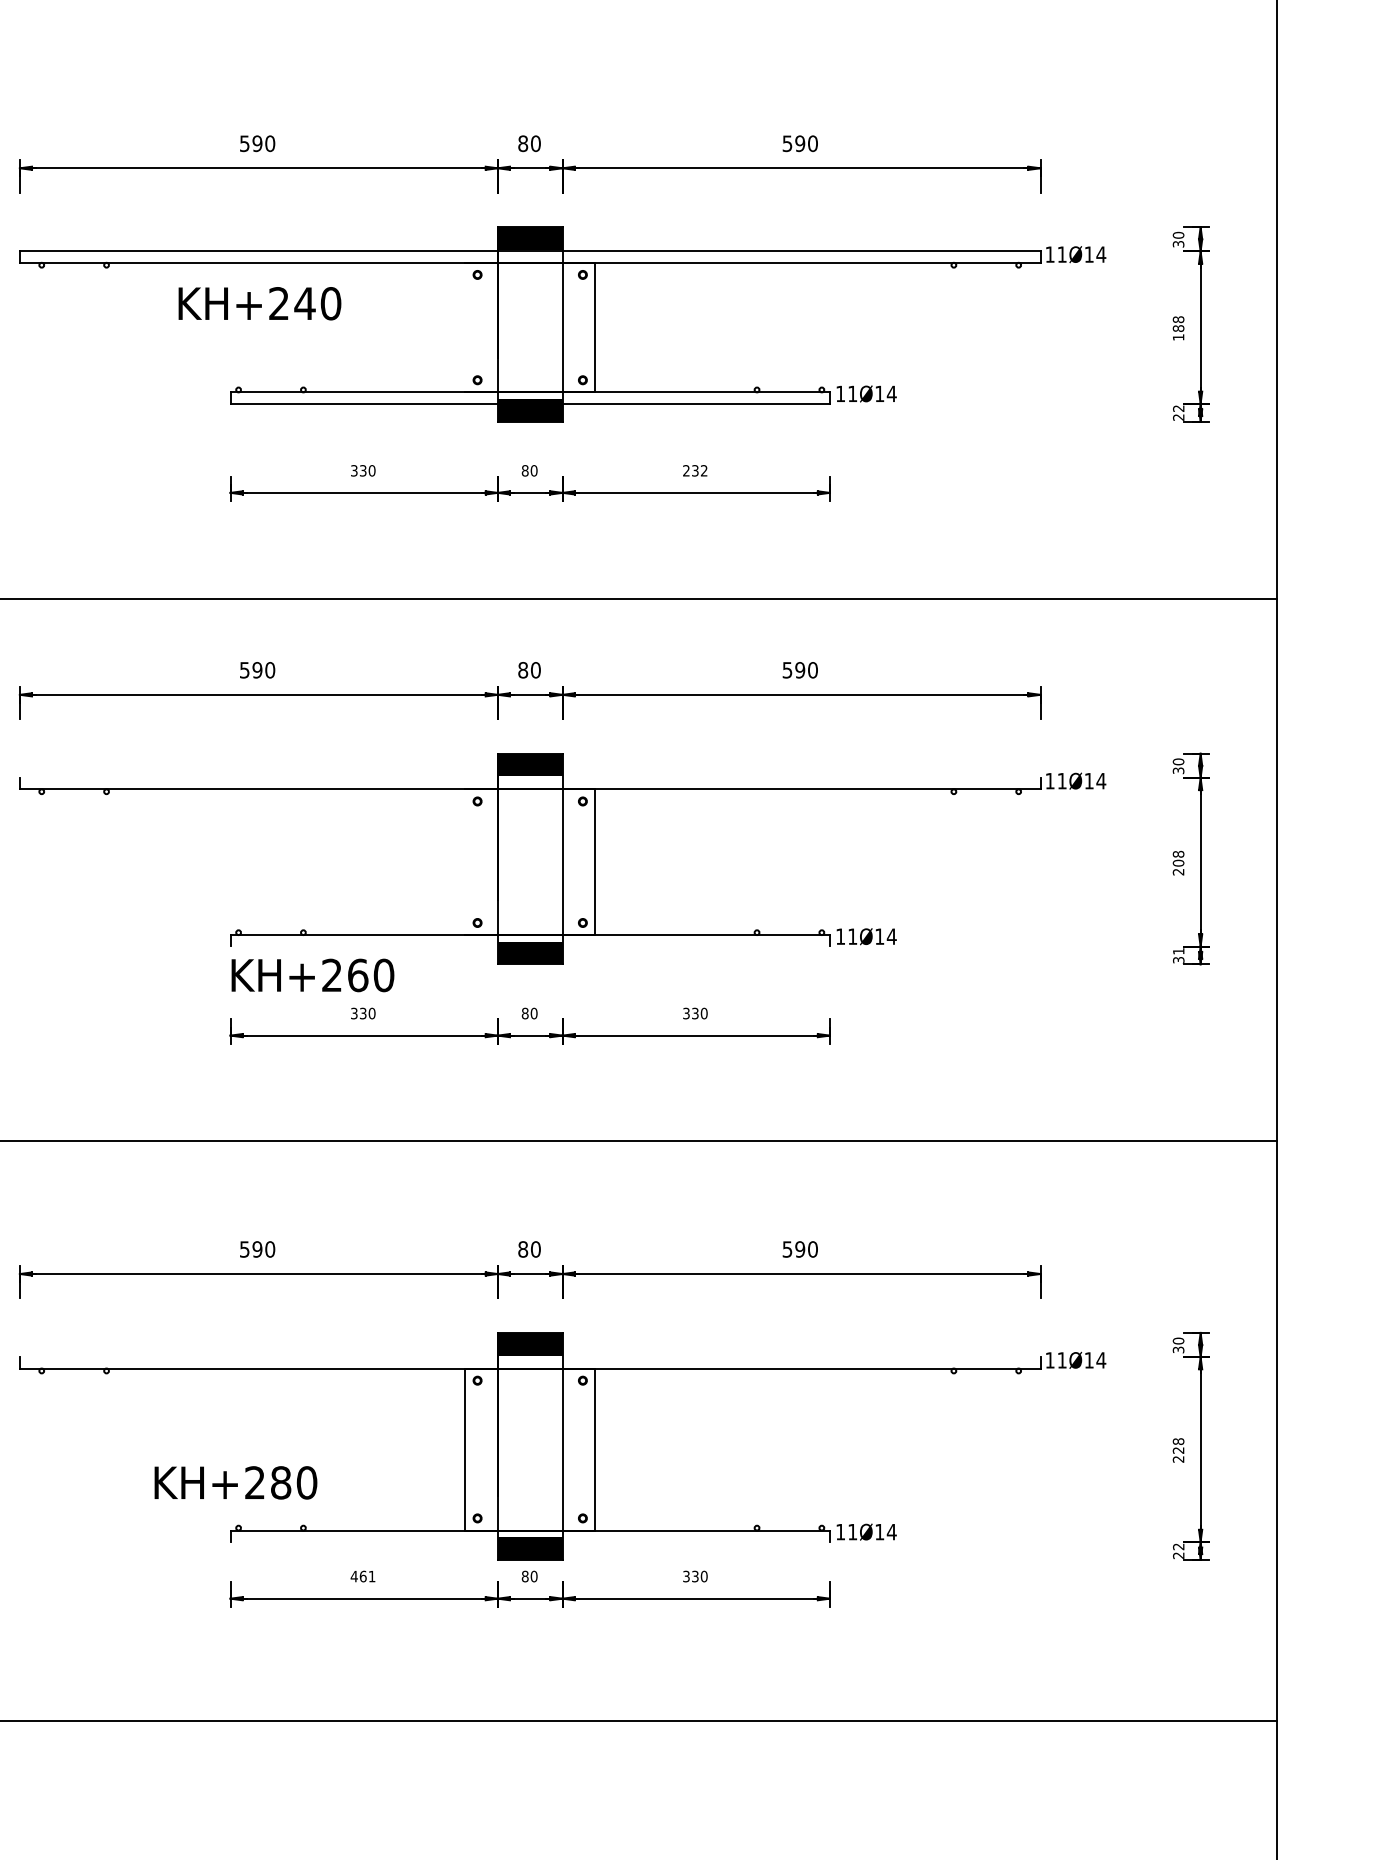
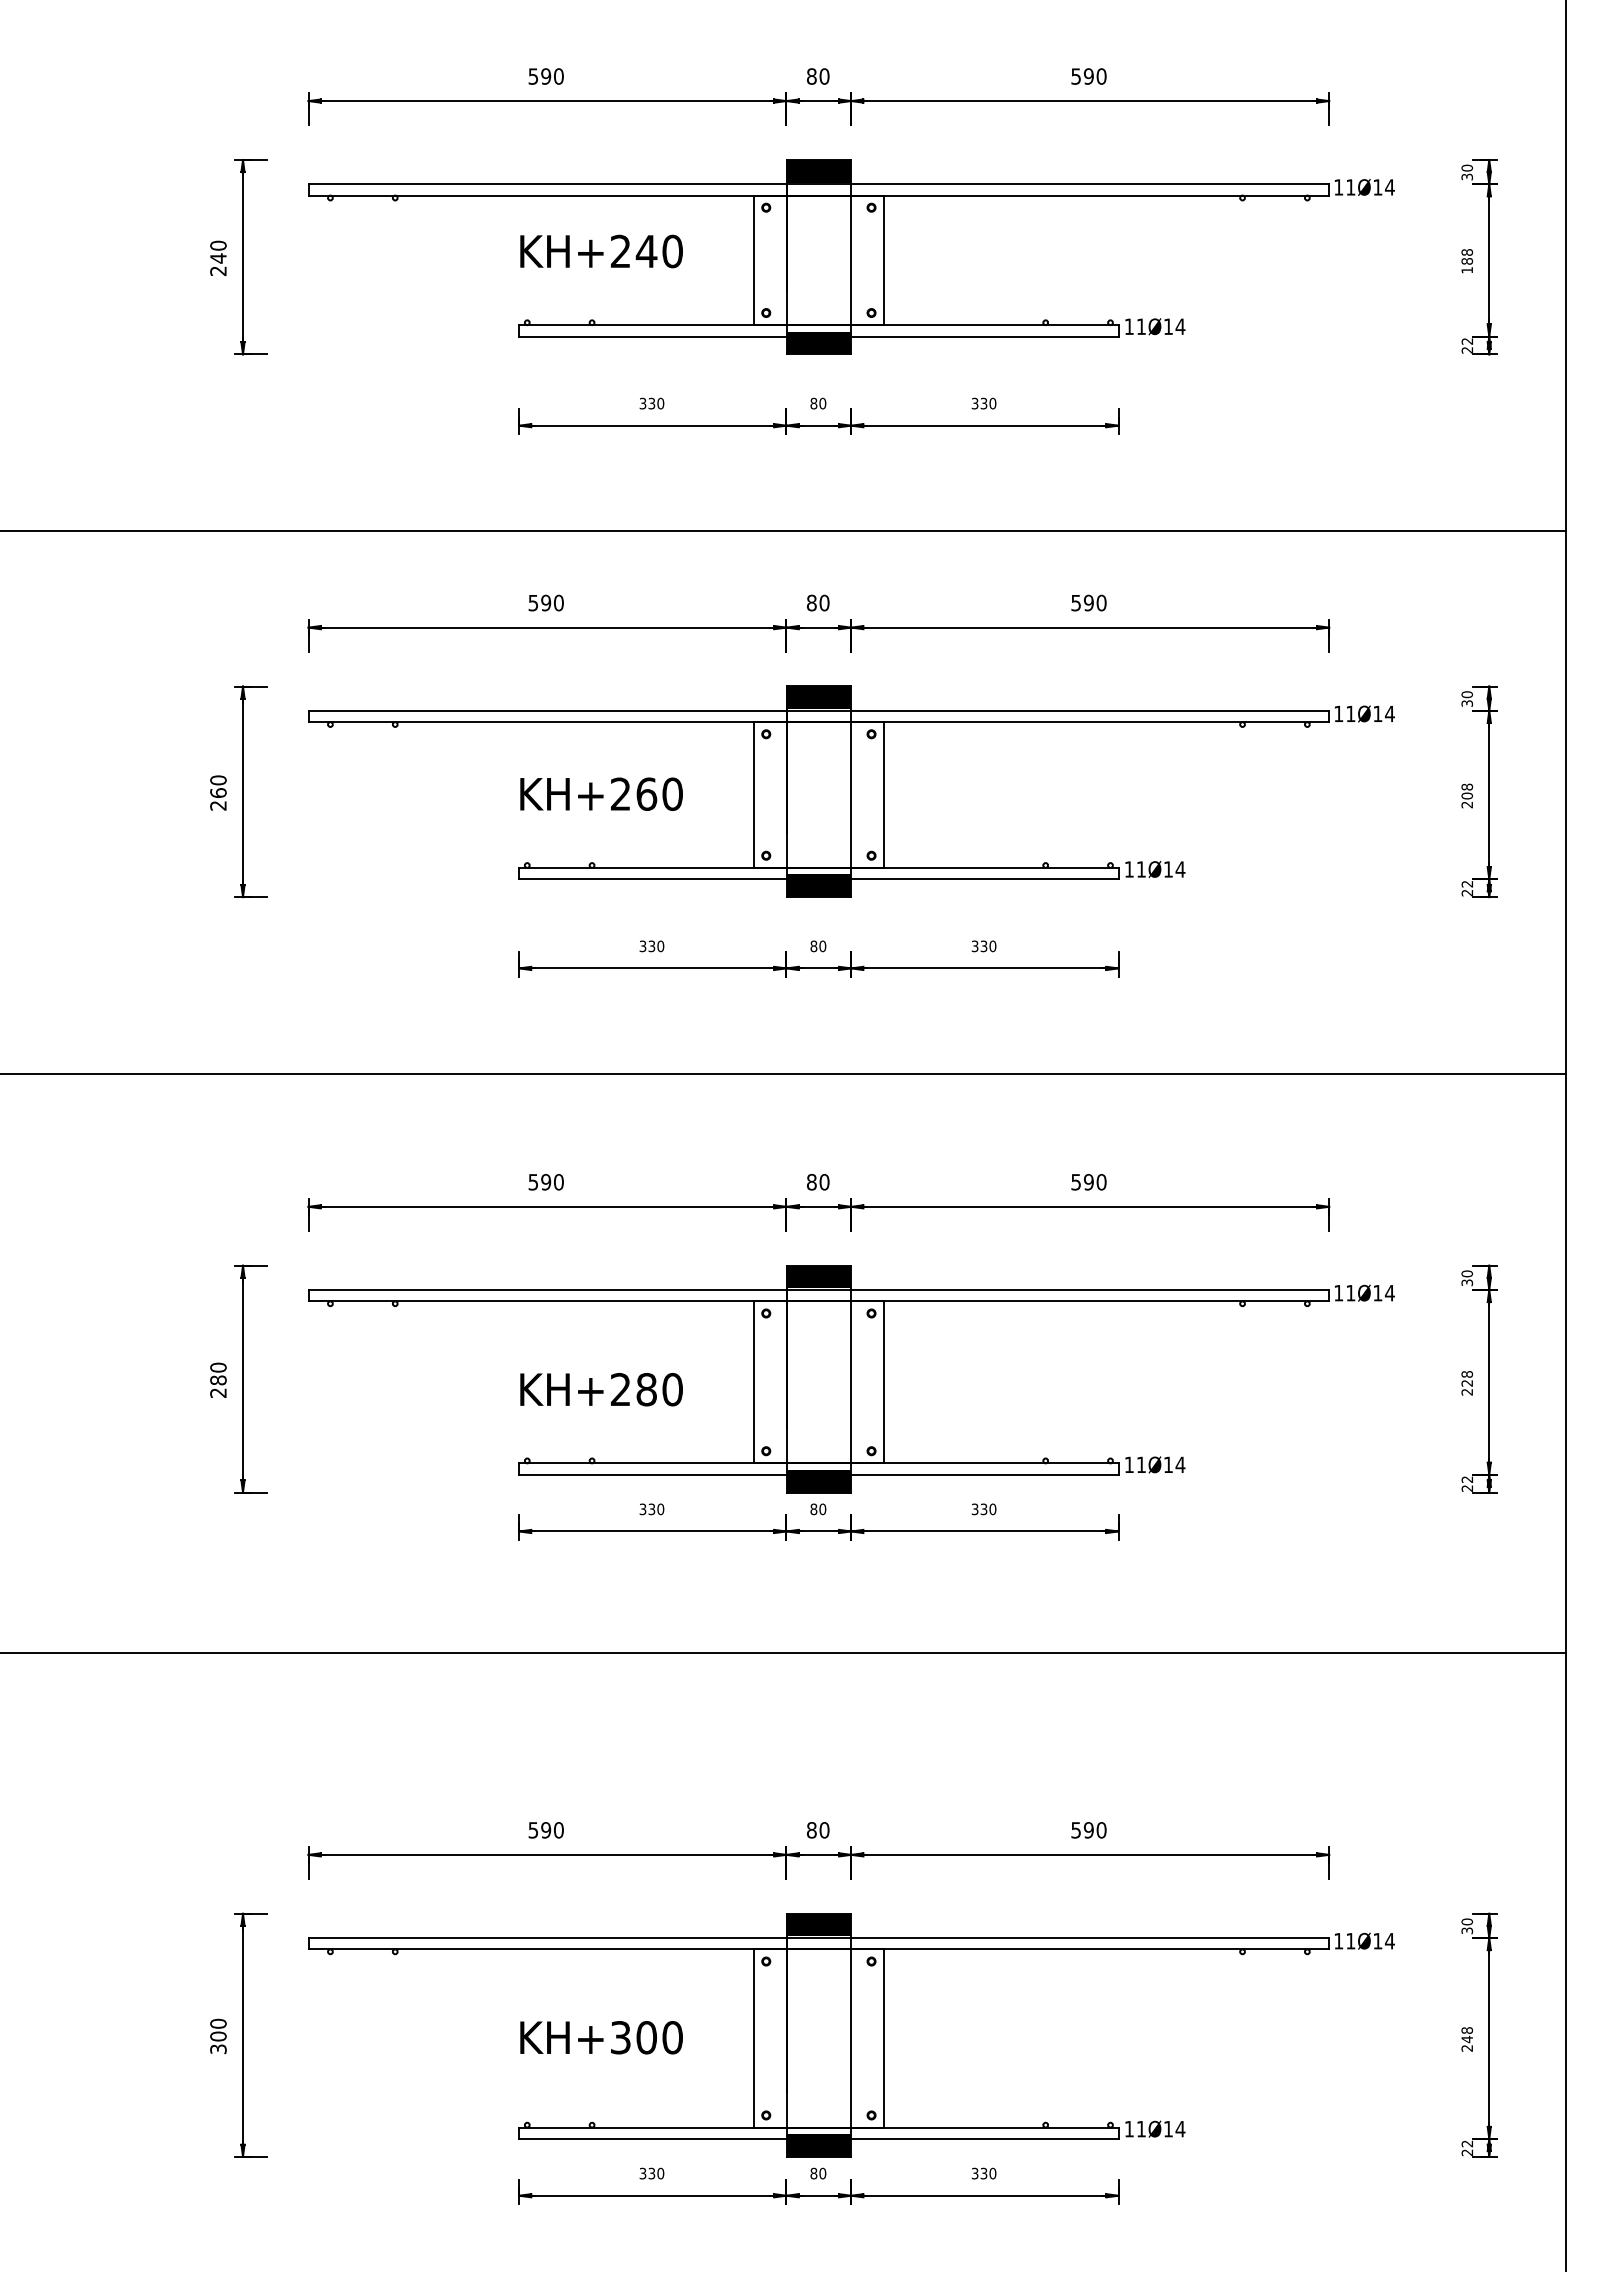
text: (259, 303) -> (601, 251), moved
line: (465, 327) -> (754, 260), added
text: (694, 470) -> (983, 403), 232 -> 330
line: (529, 777) -> (818, 710), added
line: (465, 861) -> (754, 794), added
line: (529, 946) -> (818, 879), added
text: (1178, 955) -> (1467, 888), 31 -> 22
text: (312, 974) -> (601, 793), moved
line: (529, 1357) -> (818, 1290), added
text: (235, 1482) -> (601, 1389), moved
line: (529, 1541) -> (818, 1474), added
text: (362, 1576) -> (651, 1509), 461 -> 330

